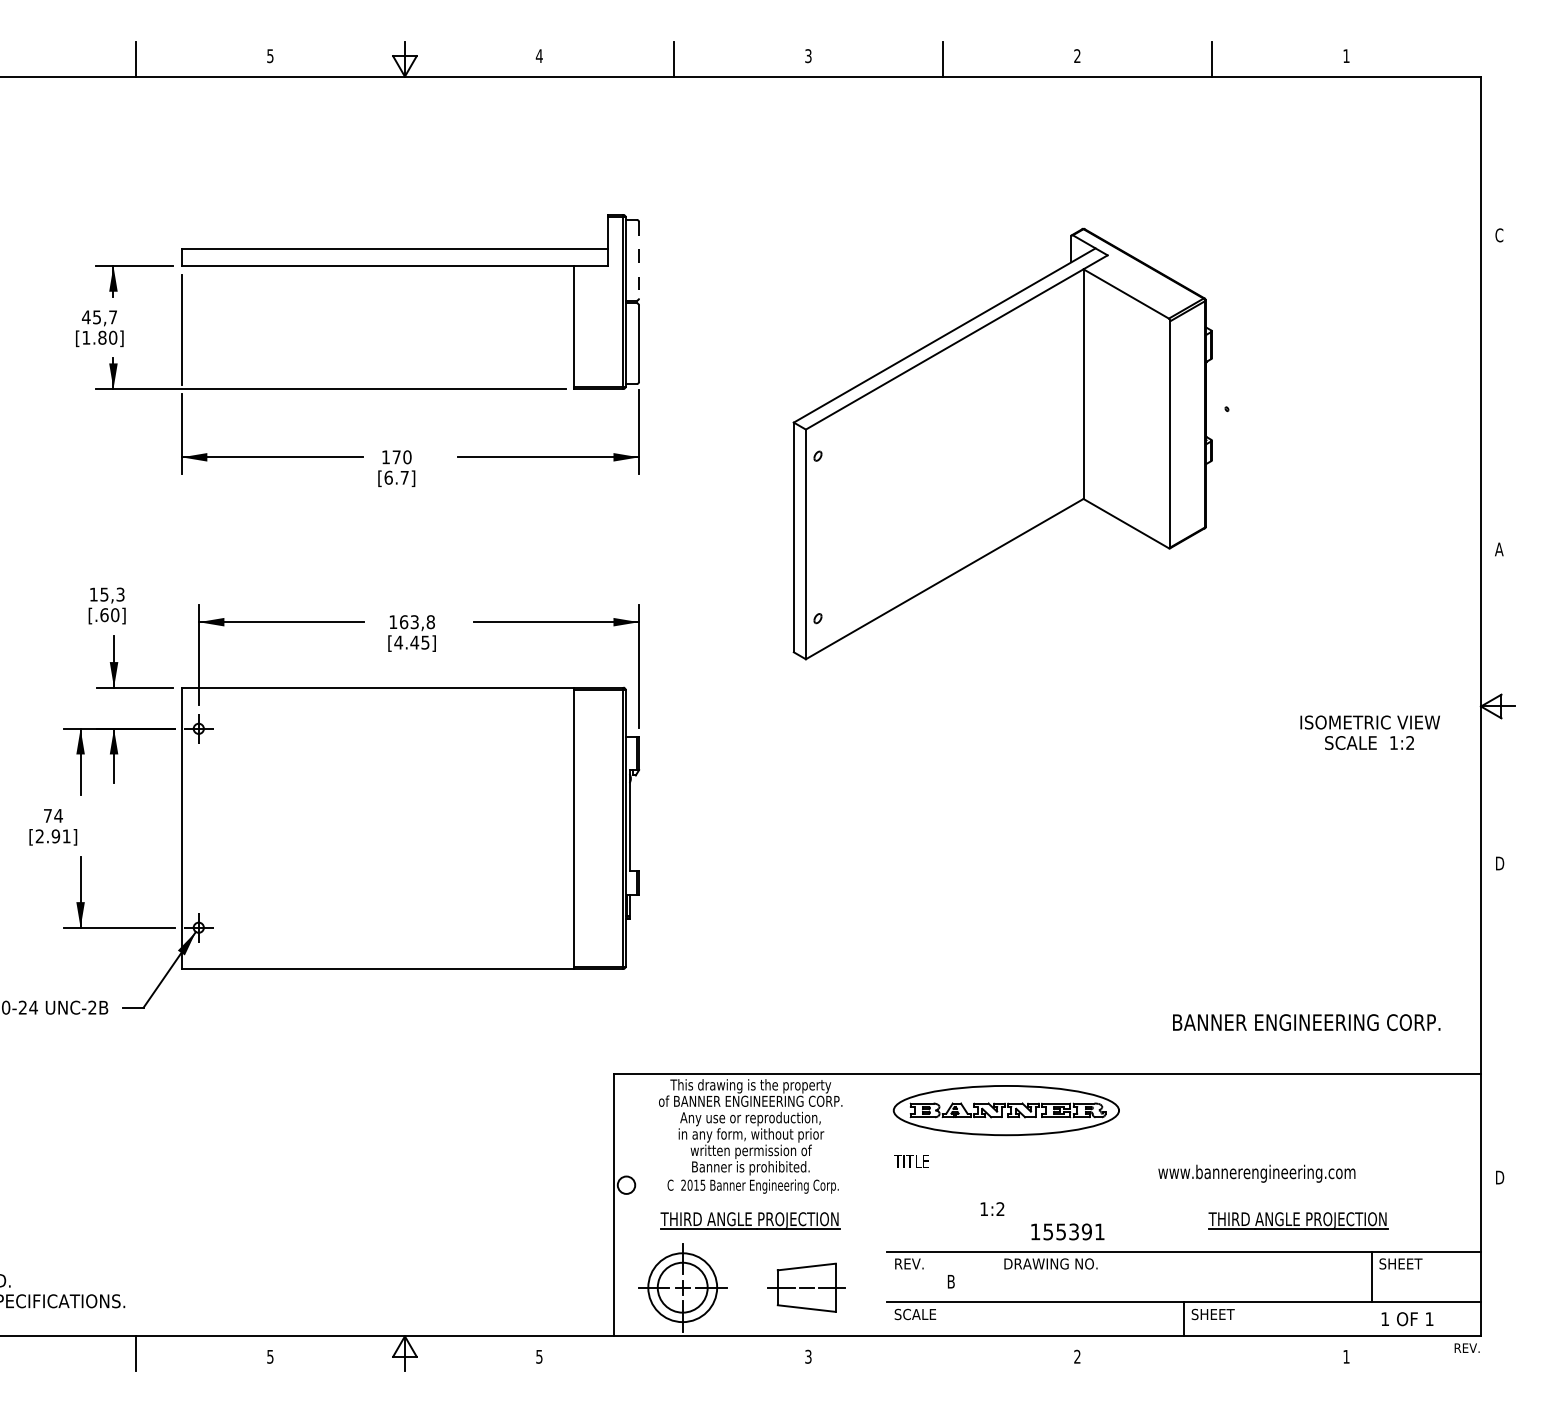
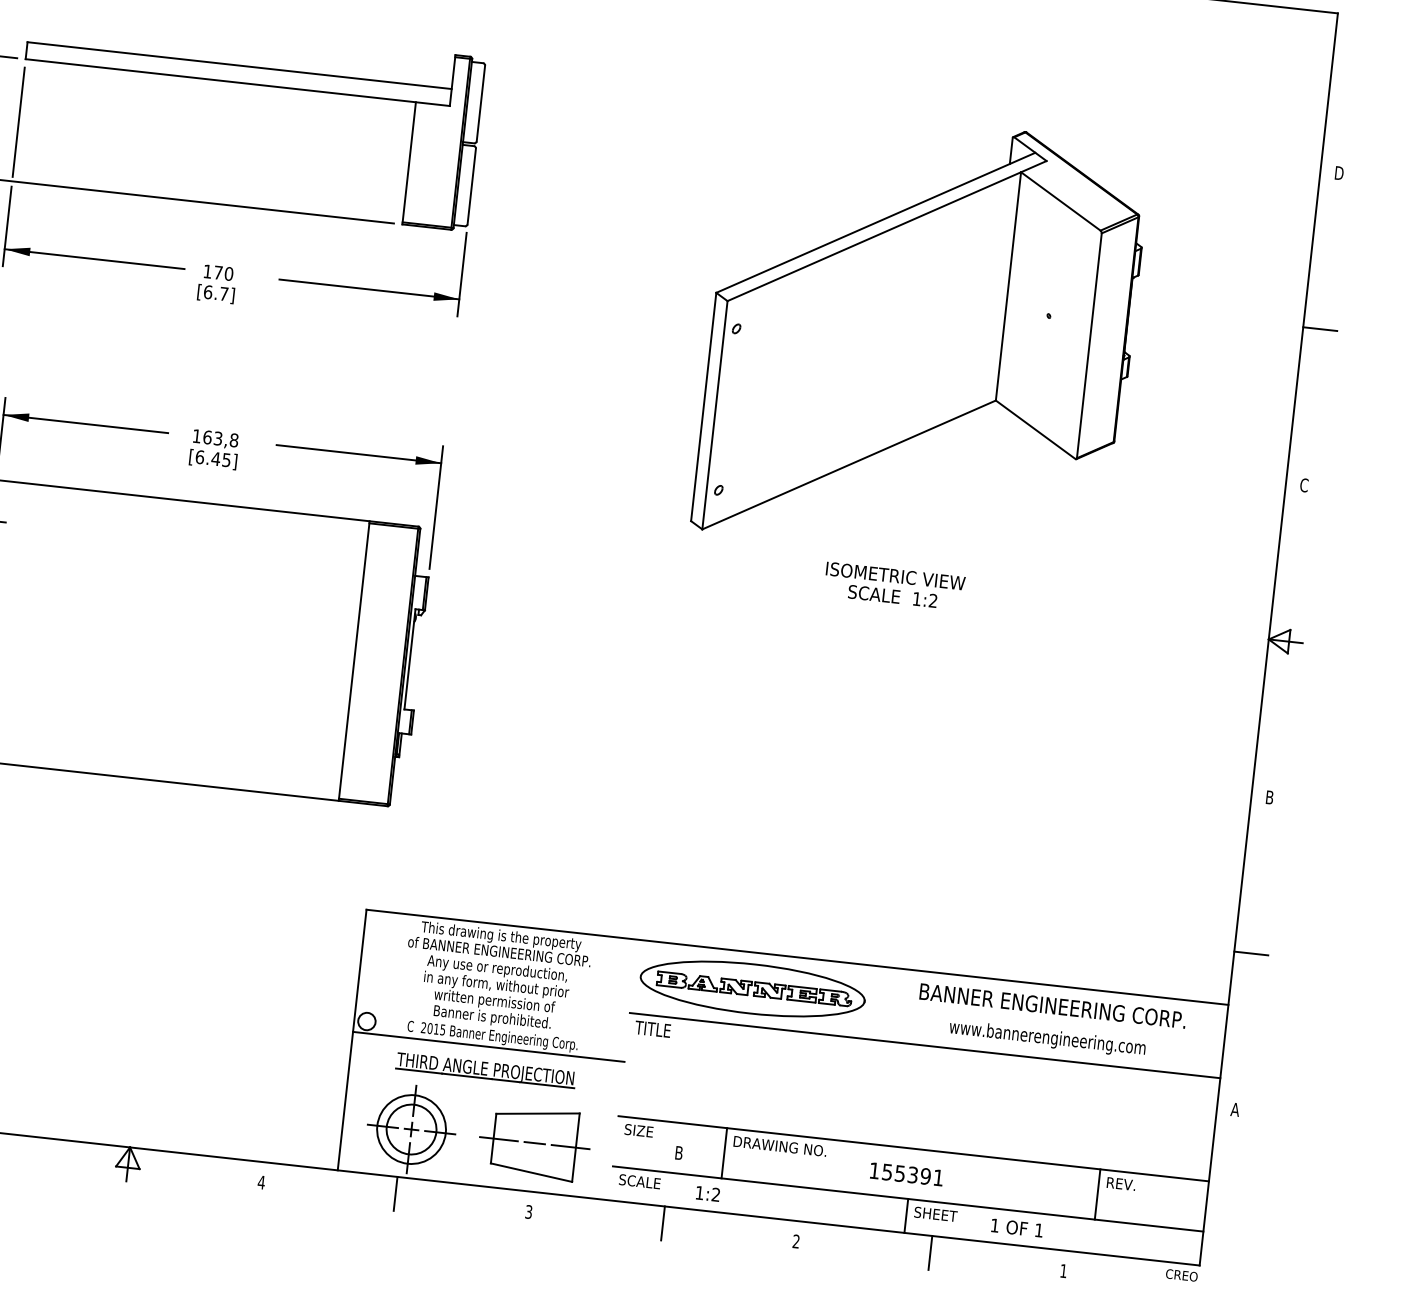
text: (1499, 235) -> (1338, 173), C -> D
line: (639, 260) -> (481, 103), dashed -> solid
line: (1498, 392) -> (1320, 329), added
part: (1002, 443) -> (921, 336), moved
text: (1499, 549) -> (1304, 485), A -> C
text: (398, 642) -> (199, 457), [4.45] -> [6.45]
text: (1369, 732) -> (893, 585), moved
text: (1500, 863) -> (1270, 797), D -> B
line: (1498, 1020) -> (1251, 953), added
text: (1306, 1022) -> (1052, 1005), moved
line: (1183, 1147) -> (924, 1045), added
text: (1256, 1173) -> (1047, 1038), moved
text: (1499, 1177) -> (1235, 1109), D -> A
line: (749, 1197) -> (487, 1047), added
text: (992, 1208) -> (708, 1193), moved
part: (1298, 1220) -> (1030, 1130), removed
text: (1067, 1231) -> (906, 1173), moved
text: (908, 1263) -> (638, 1130), REV. -> SIZE
text: (1400, 1263) -> (1127, 1184), SHEET -> REV.
line: (996, 1276) -> (724, 1152), added
part: (806, 1287) -> (534, 1142), size x1.43
text: (1407, 1319) -> (1017, 1228), moved
text: (1464, 1348) -> (1181, 1275), REV. -> CREO
line: (673, 1353) -> (395, 1193), added
line: (942, 1353) -> (662, 1223), added
line: (1211, 1353) -> (929, 1252), added
text: (538, 1356) -> (260, 1182), 5 -> 4

